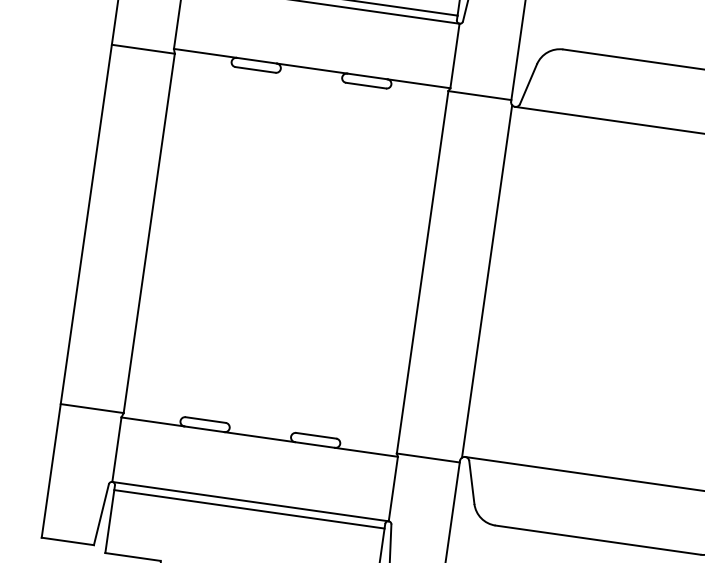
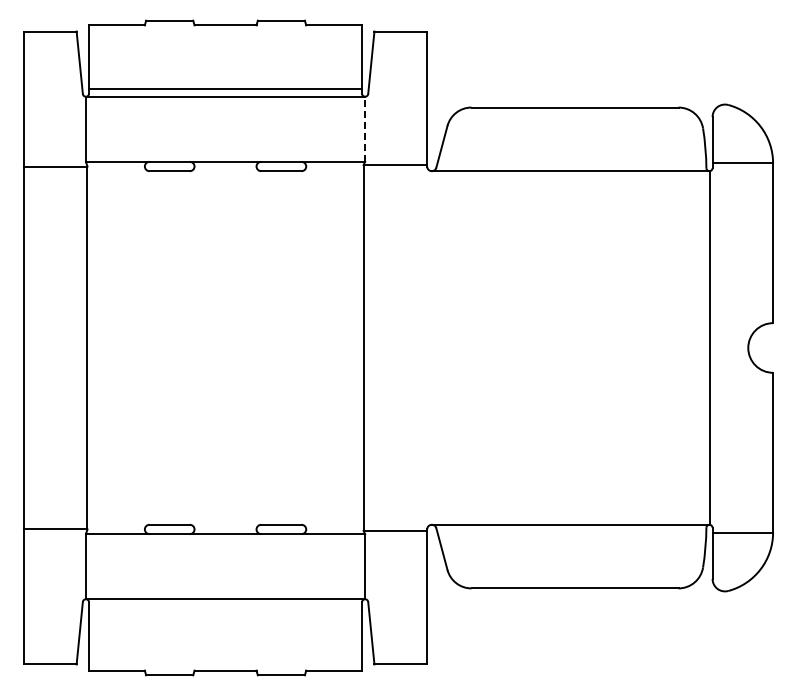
line: (455, 56) -> (365, 129), solid -> dashed
line: (486, 280) -> (428, 347), removed
line: (249, 509) -> (225, 607), removed

